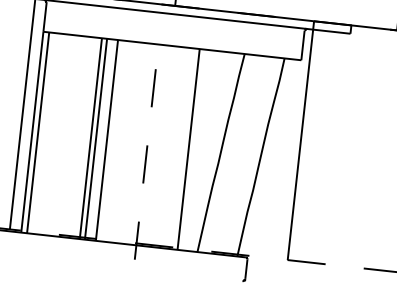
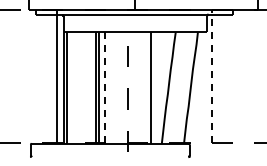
line: (300, 138) -> (211, 75), solid -> dashed
line: (107, 141) -> (105, 88), solid -> dashed

